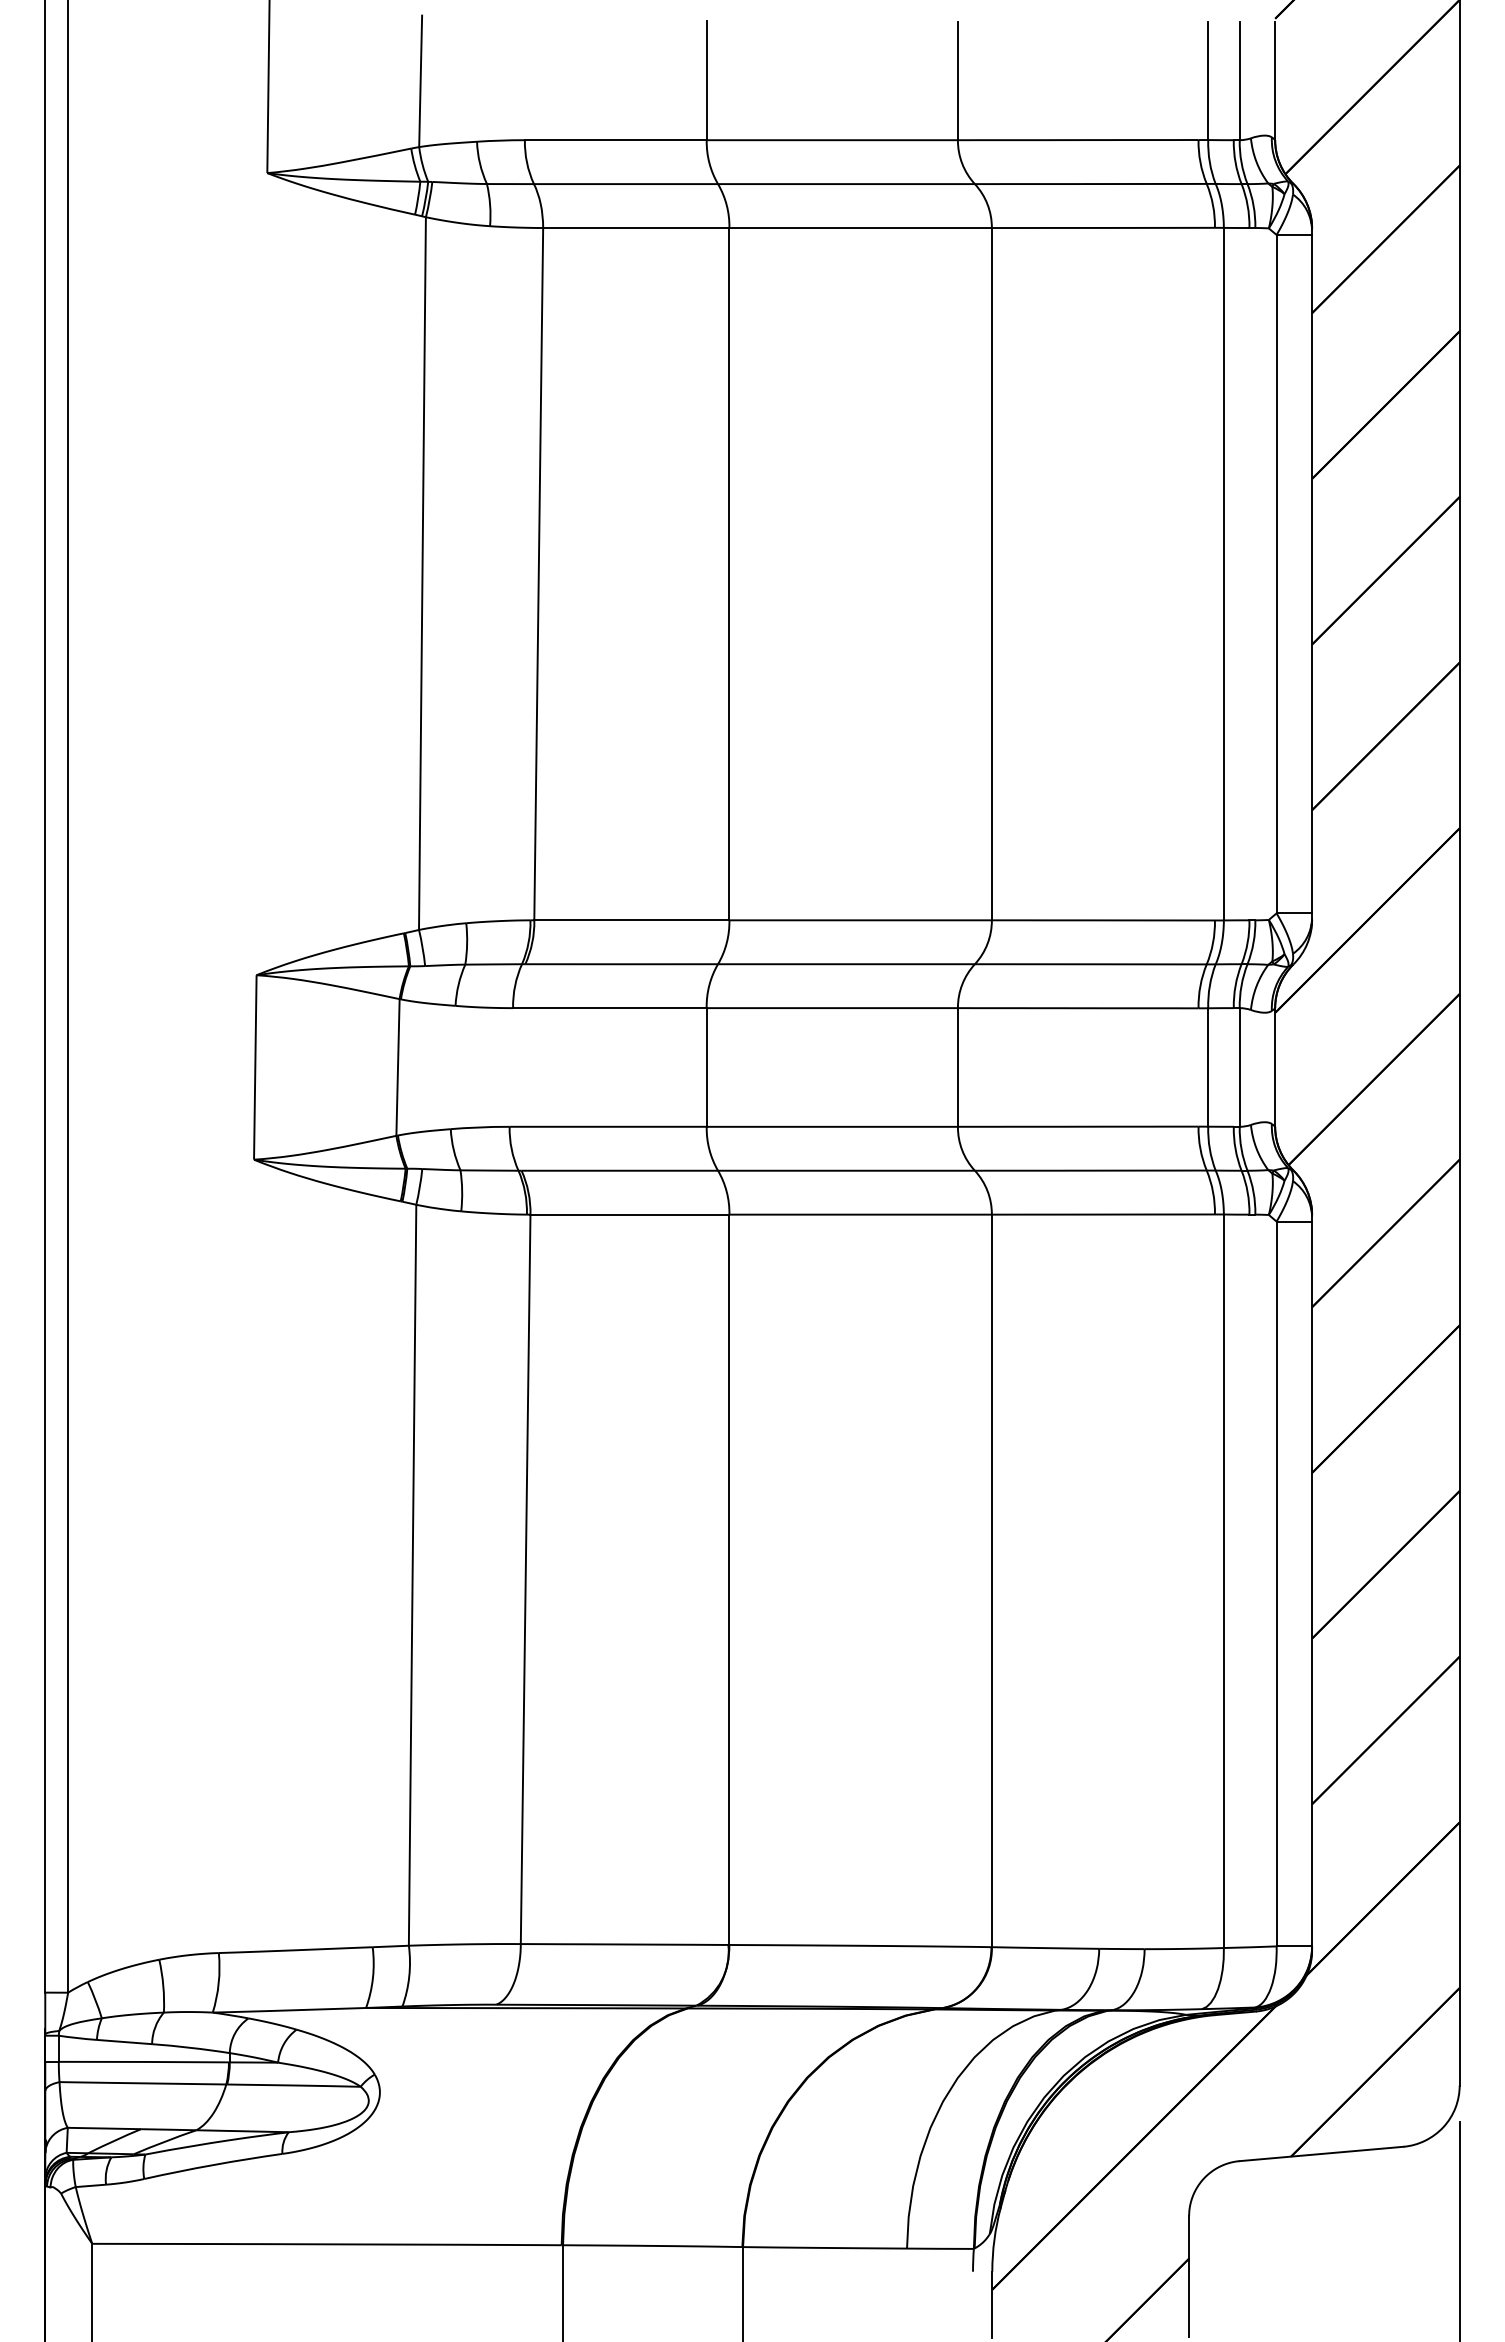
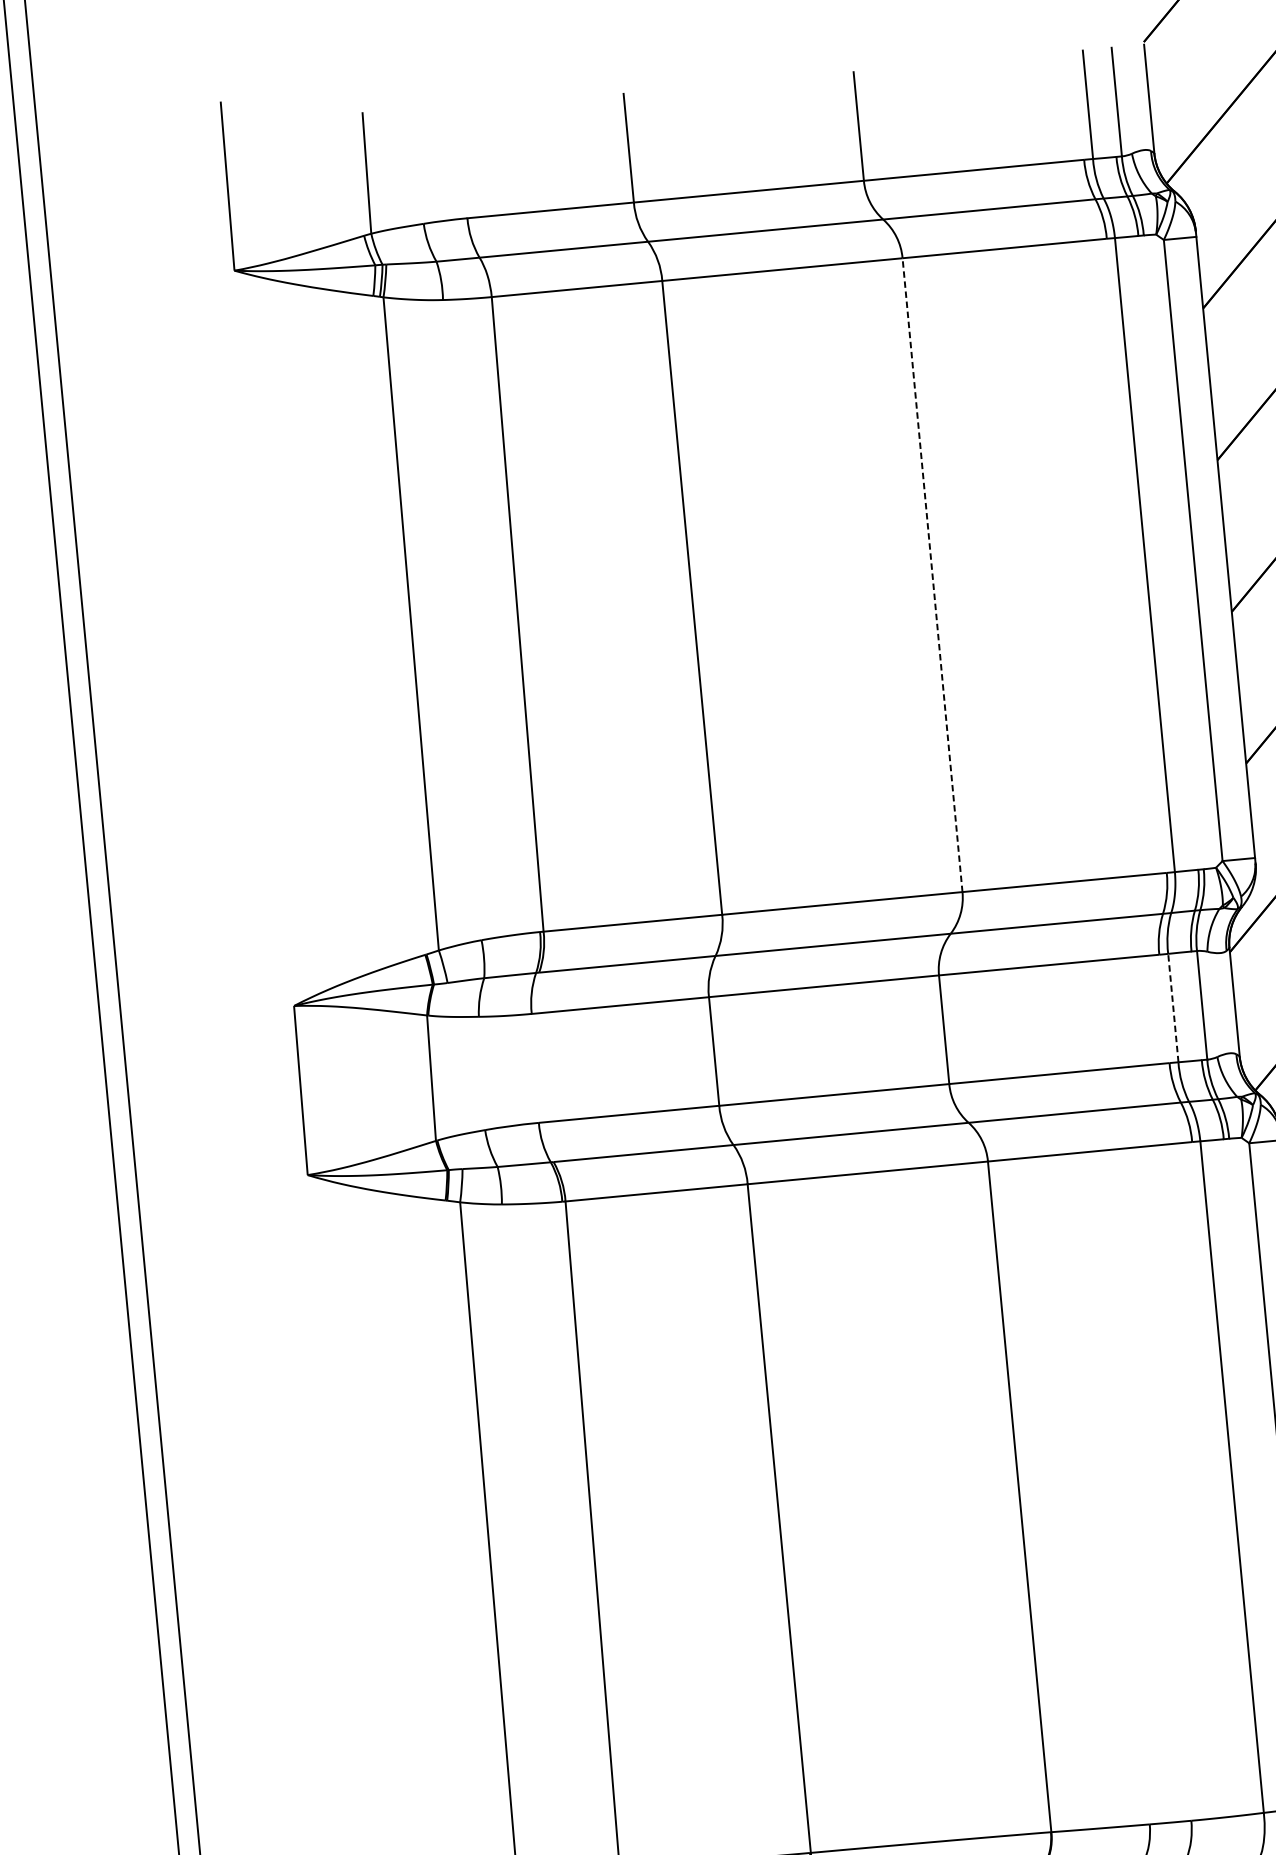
line: (991, 573) -> (932, 574), solid -> dashed
line: (1208, 1066) -> (1173, 1007), solid -> dashed

